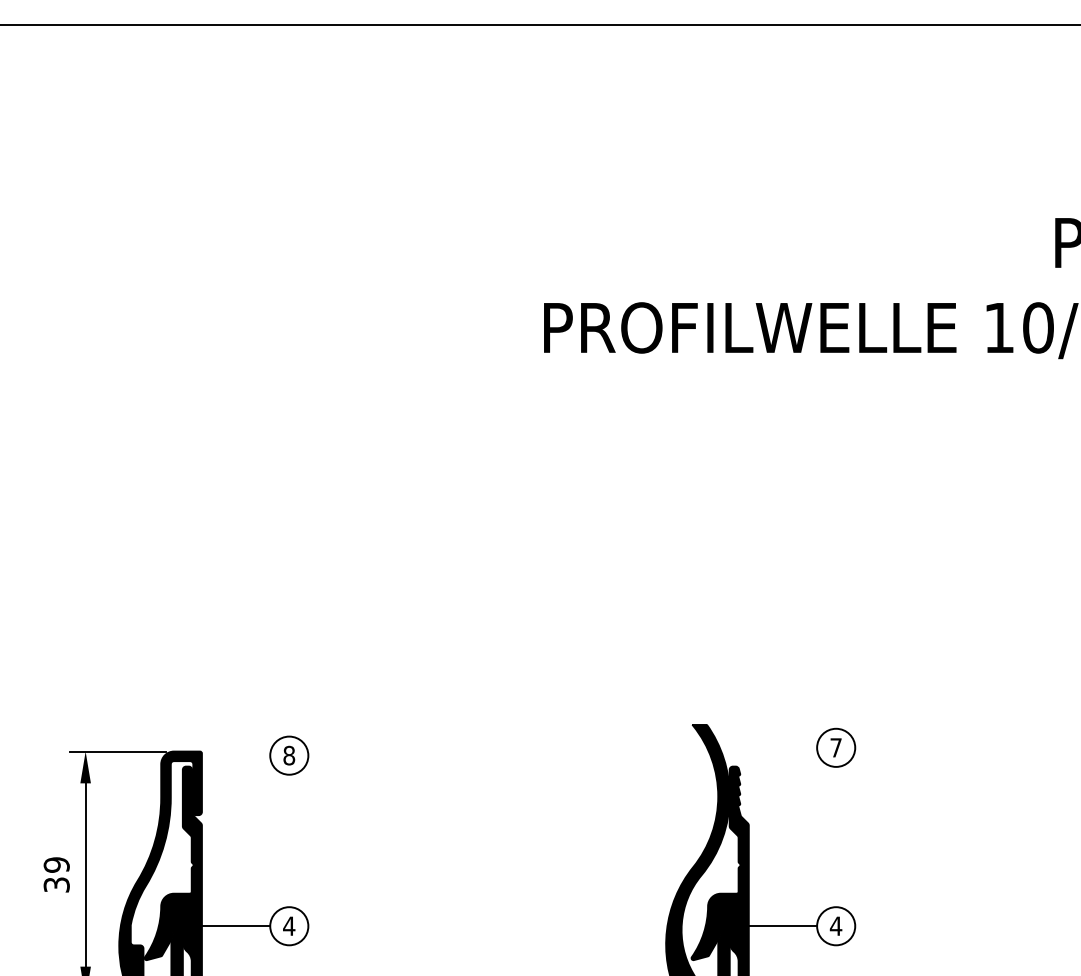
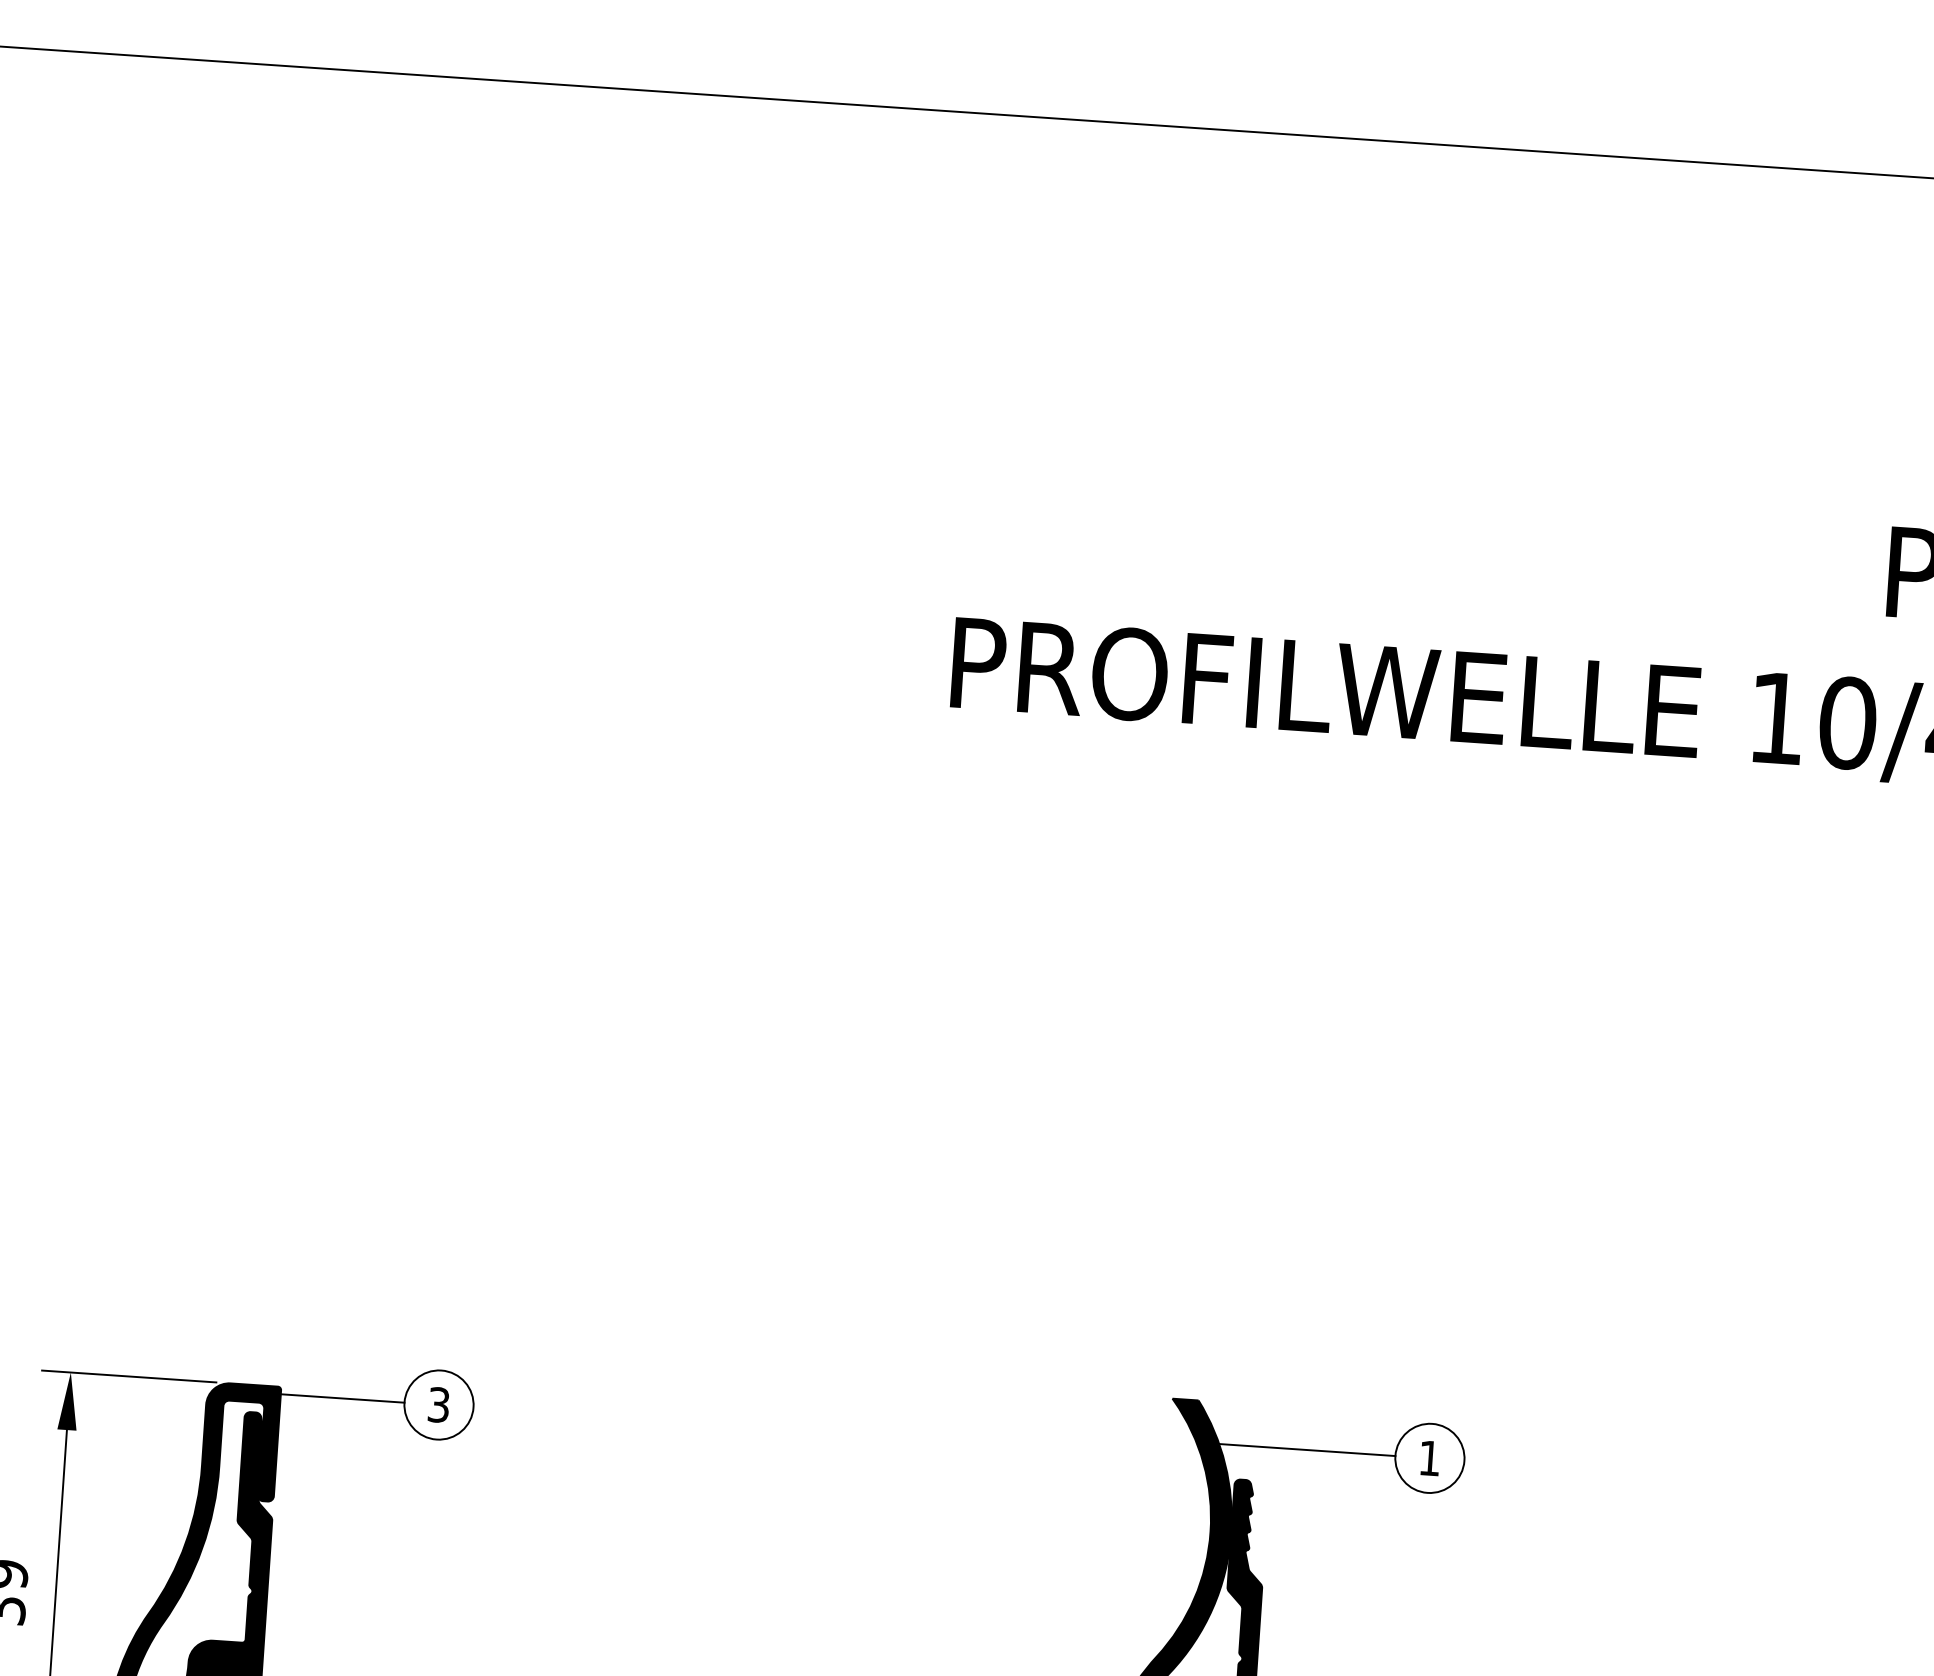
line: (768, 747) -> (1307, 1449), added
text: (835, 747) -> (1428, 1457), 7 -> 1
line: (235, 755) -> (341, 1398), added
text: (289, 755) -> (439, 1404), 8 -> 3

